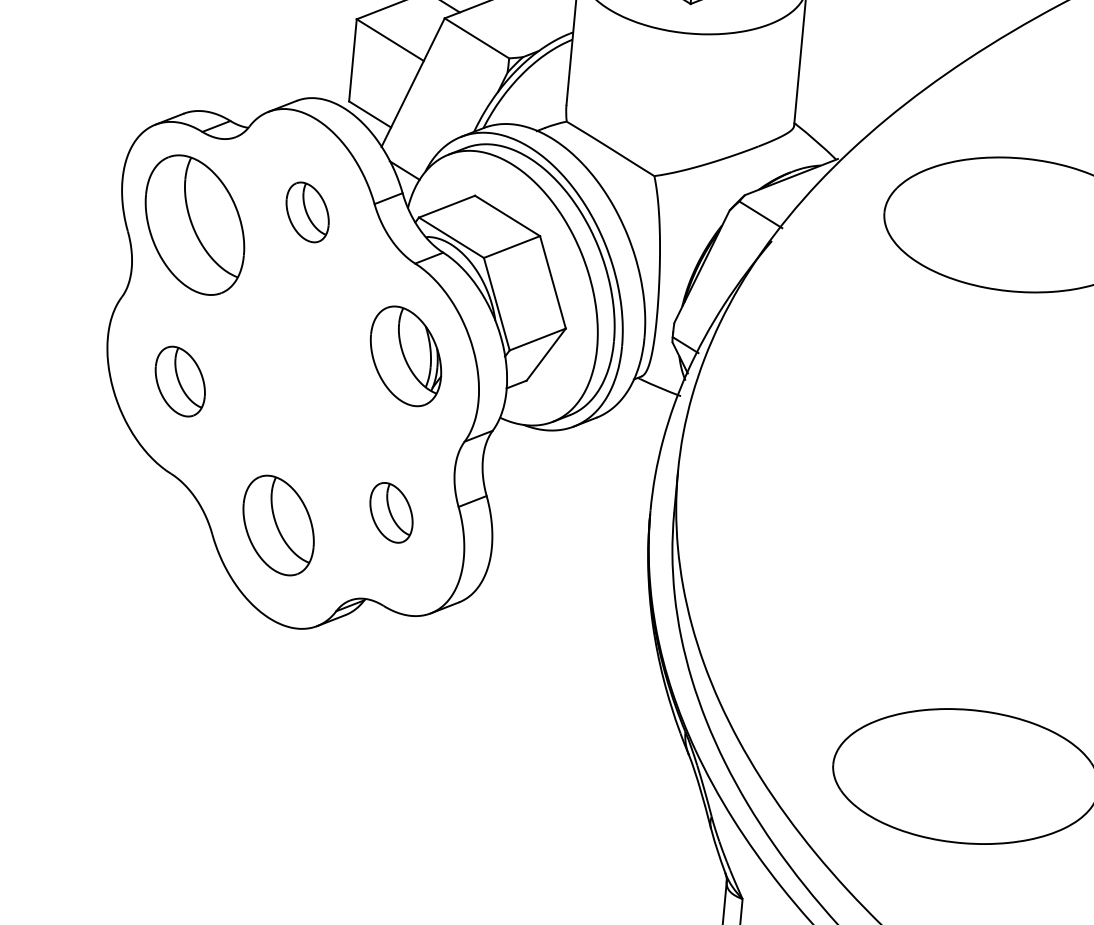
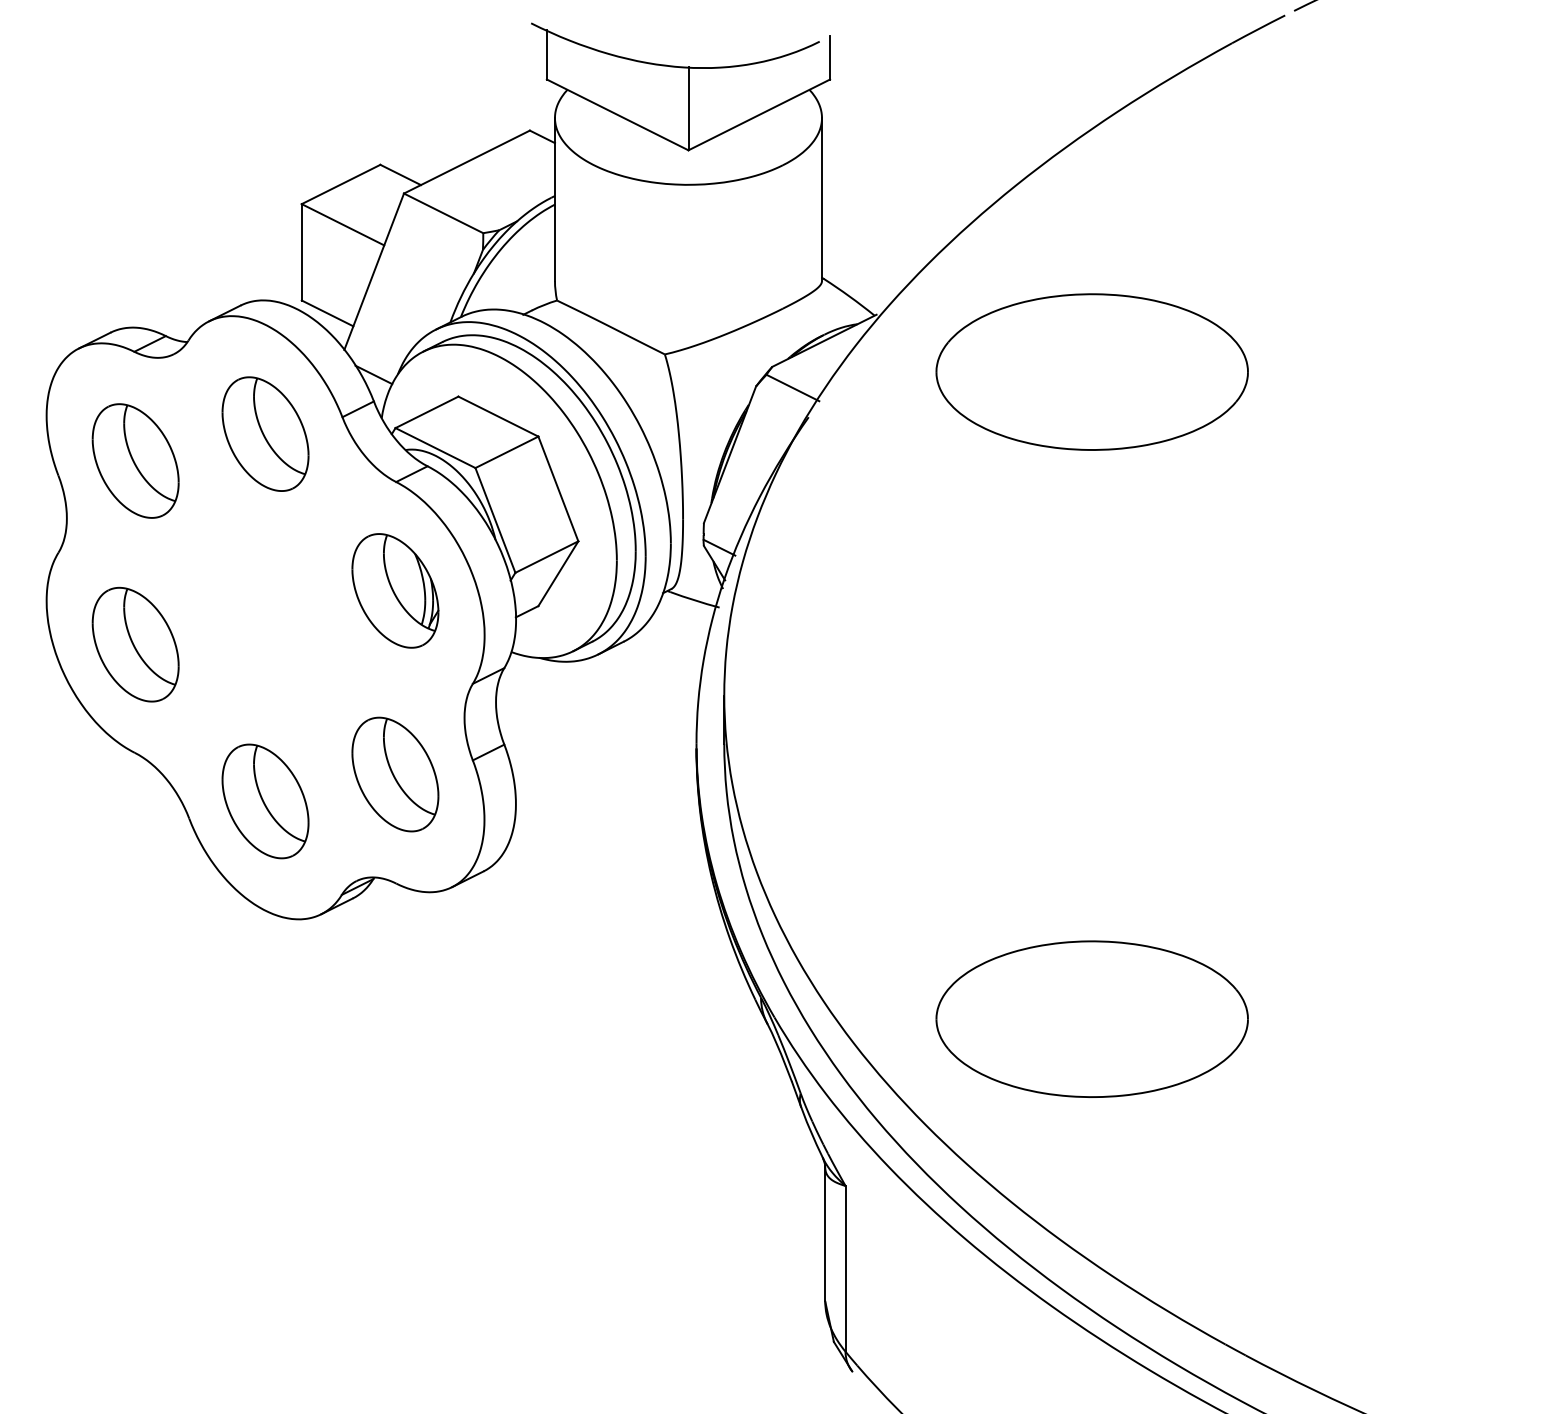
part: (307, 211) -> (265, 433), size x1.67
part: (194, 224) -> (135, 460), size x0.71
part: (180, 381) -> (135, 644), size x1.43
part: (391, 512) -> (395, 774), size x1.67

